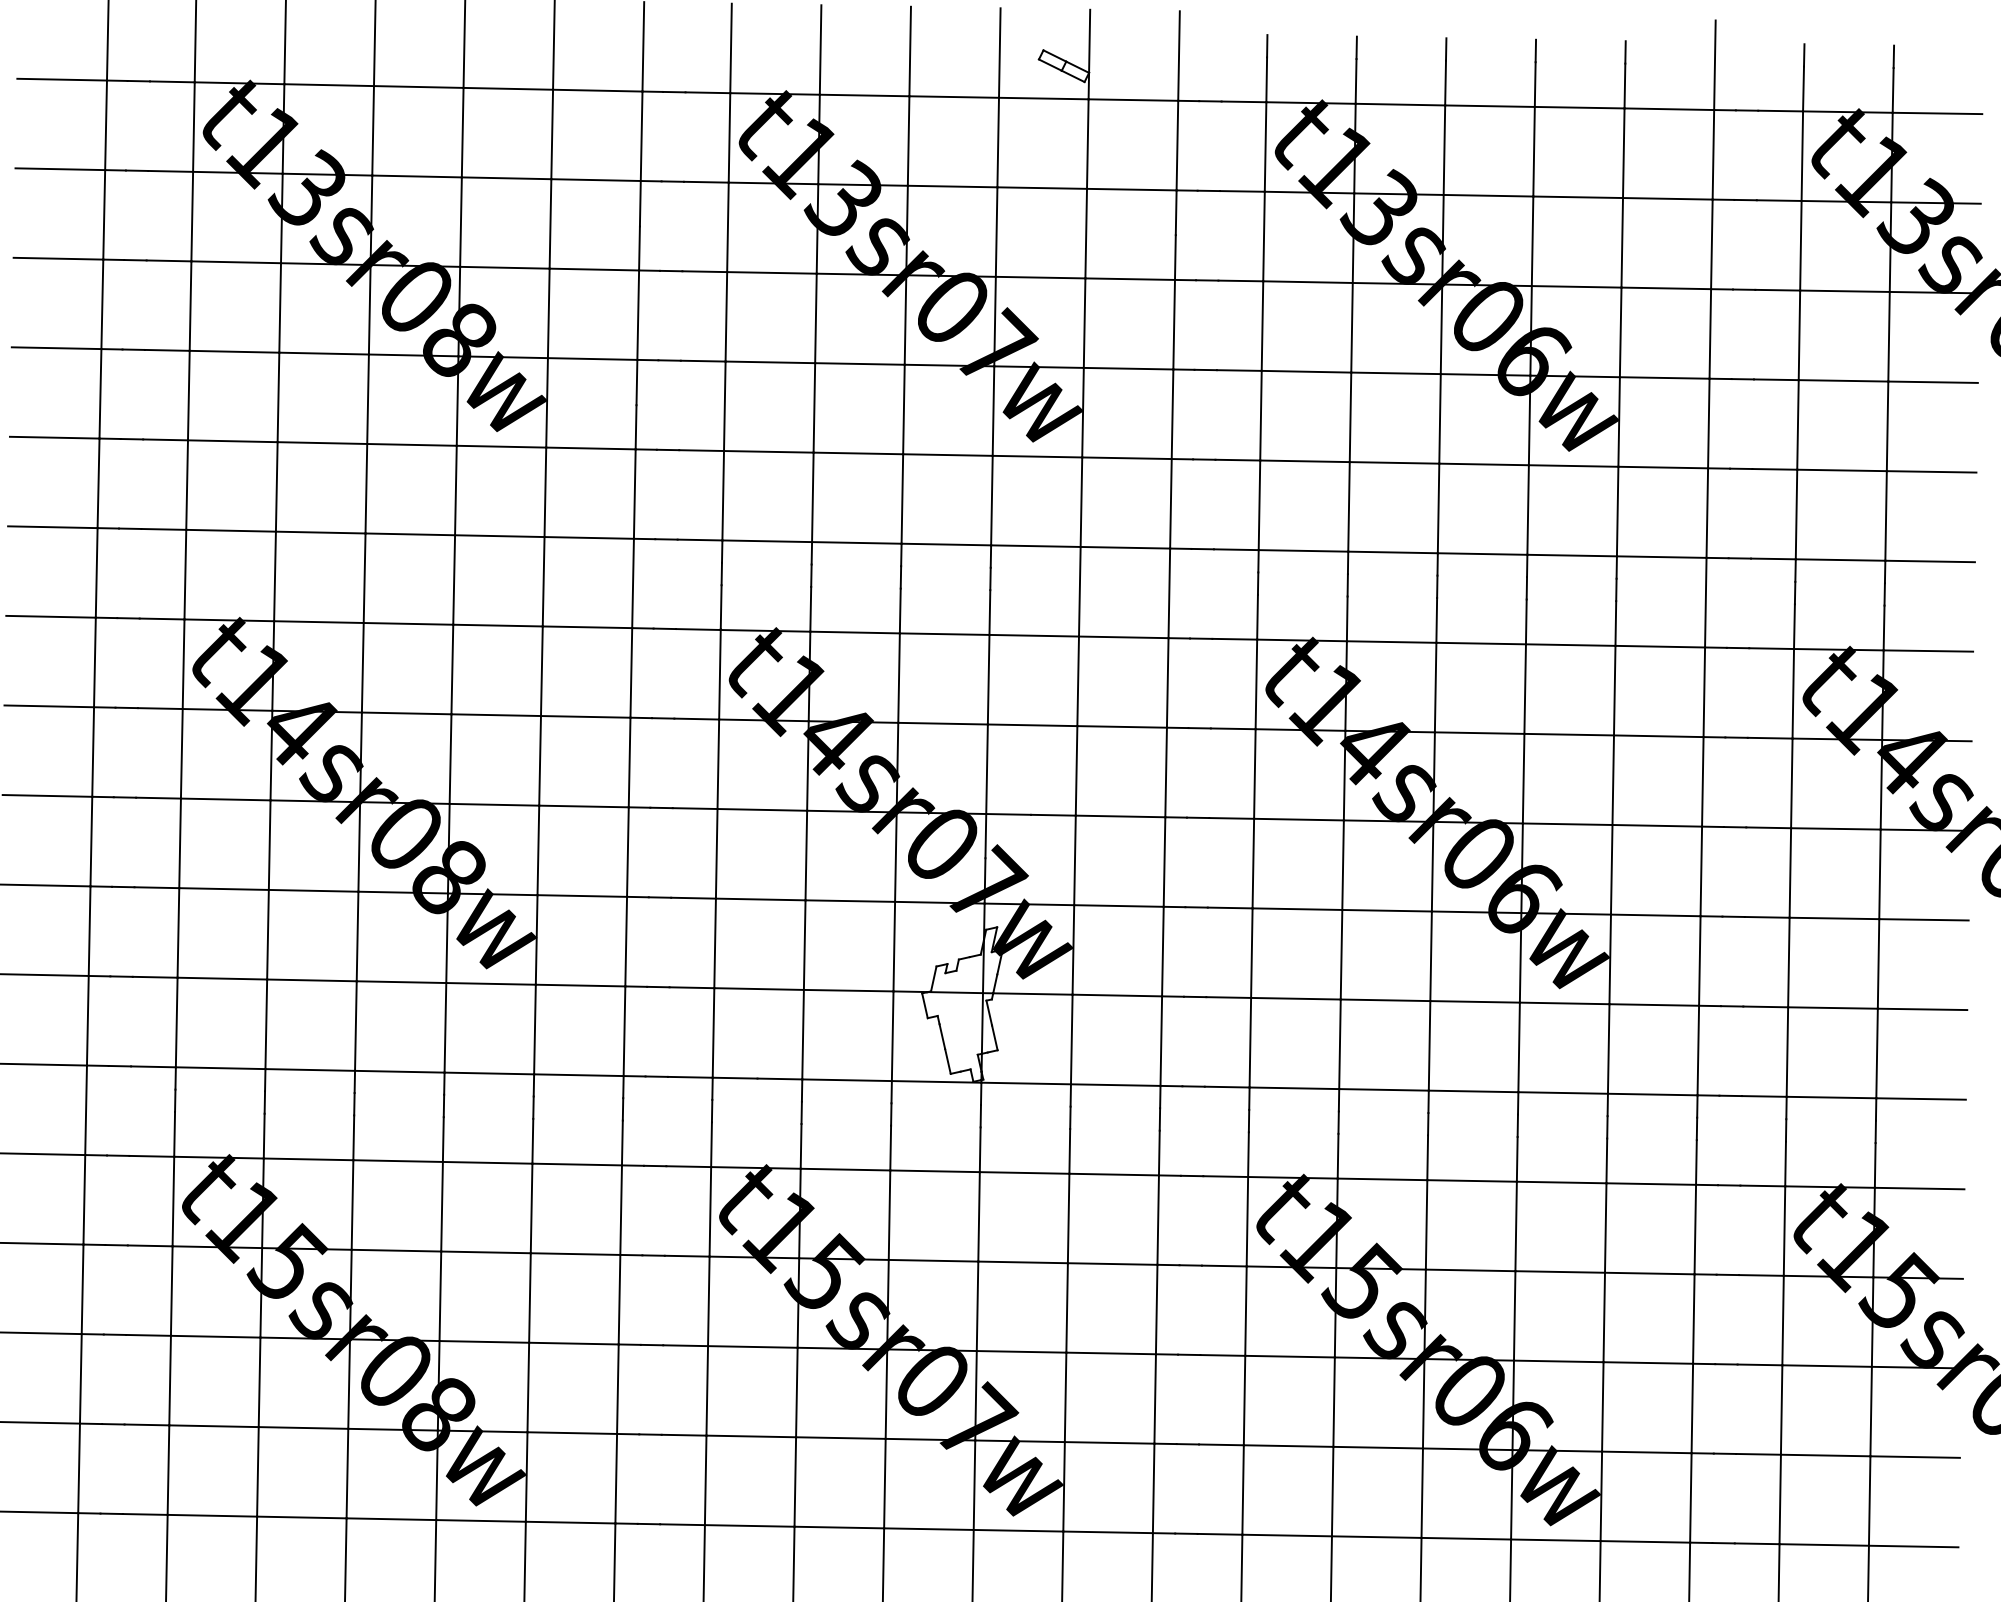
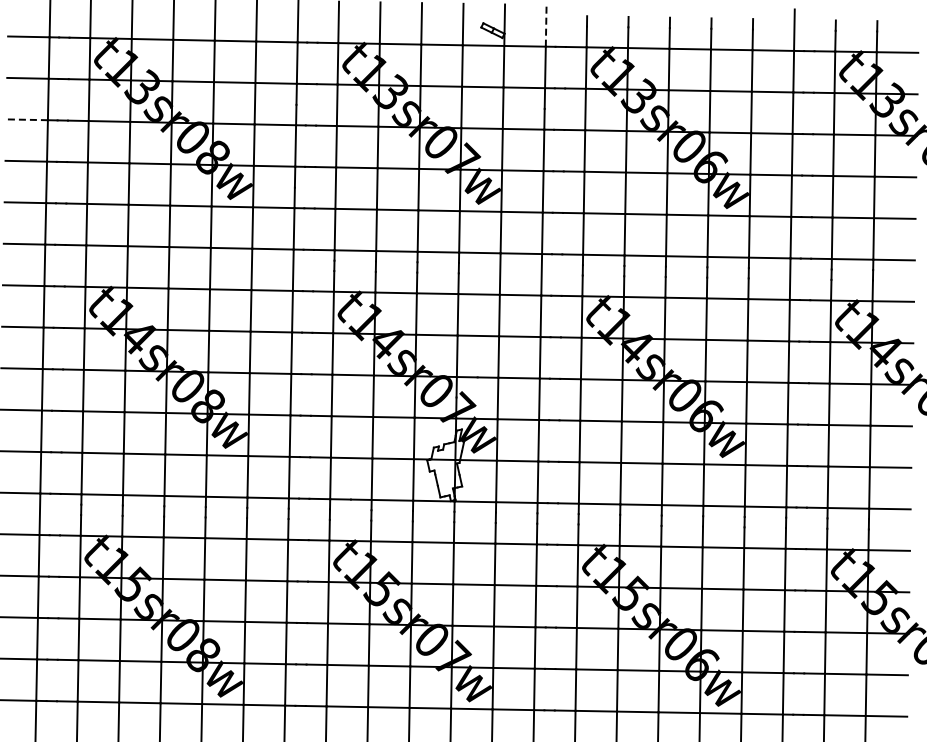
line: (1179, 55) -> (546, 25), solid -> dashed
line: (59, 258) -> (27, 119), solid -> dashed

